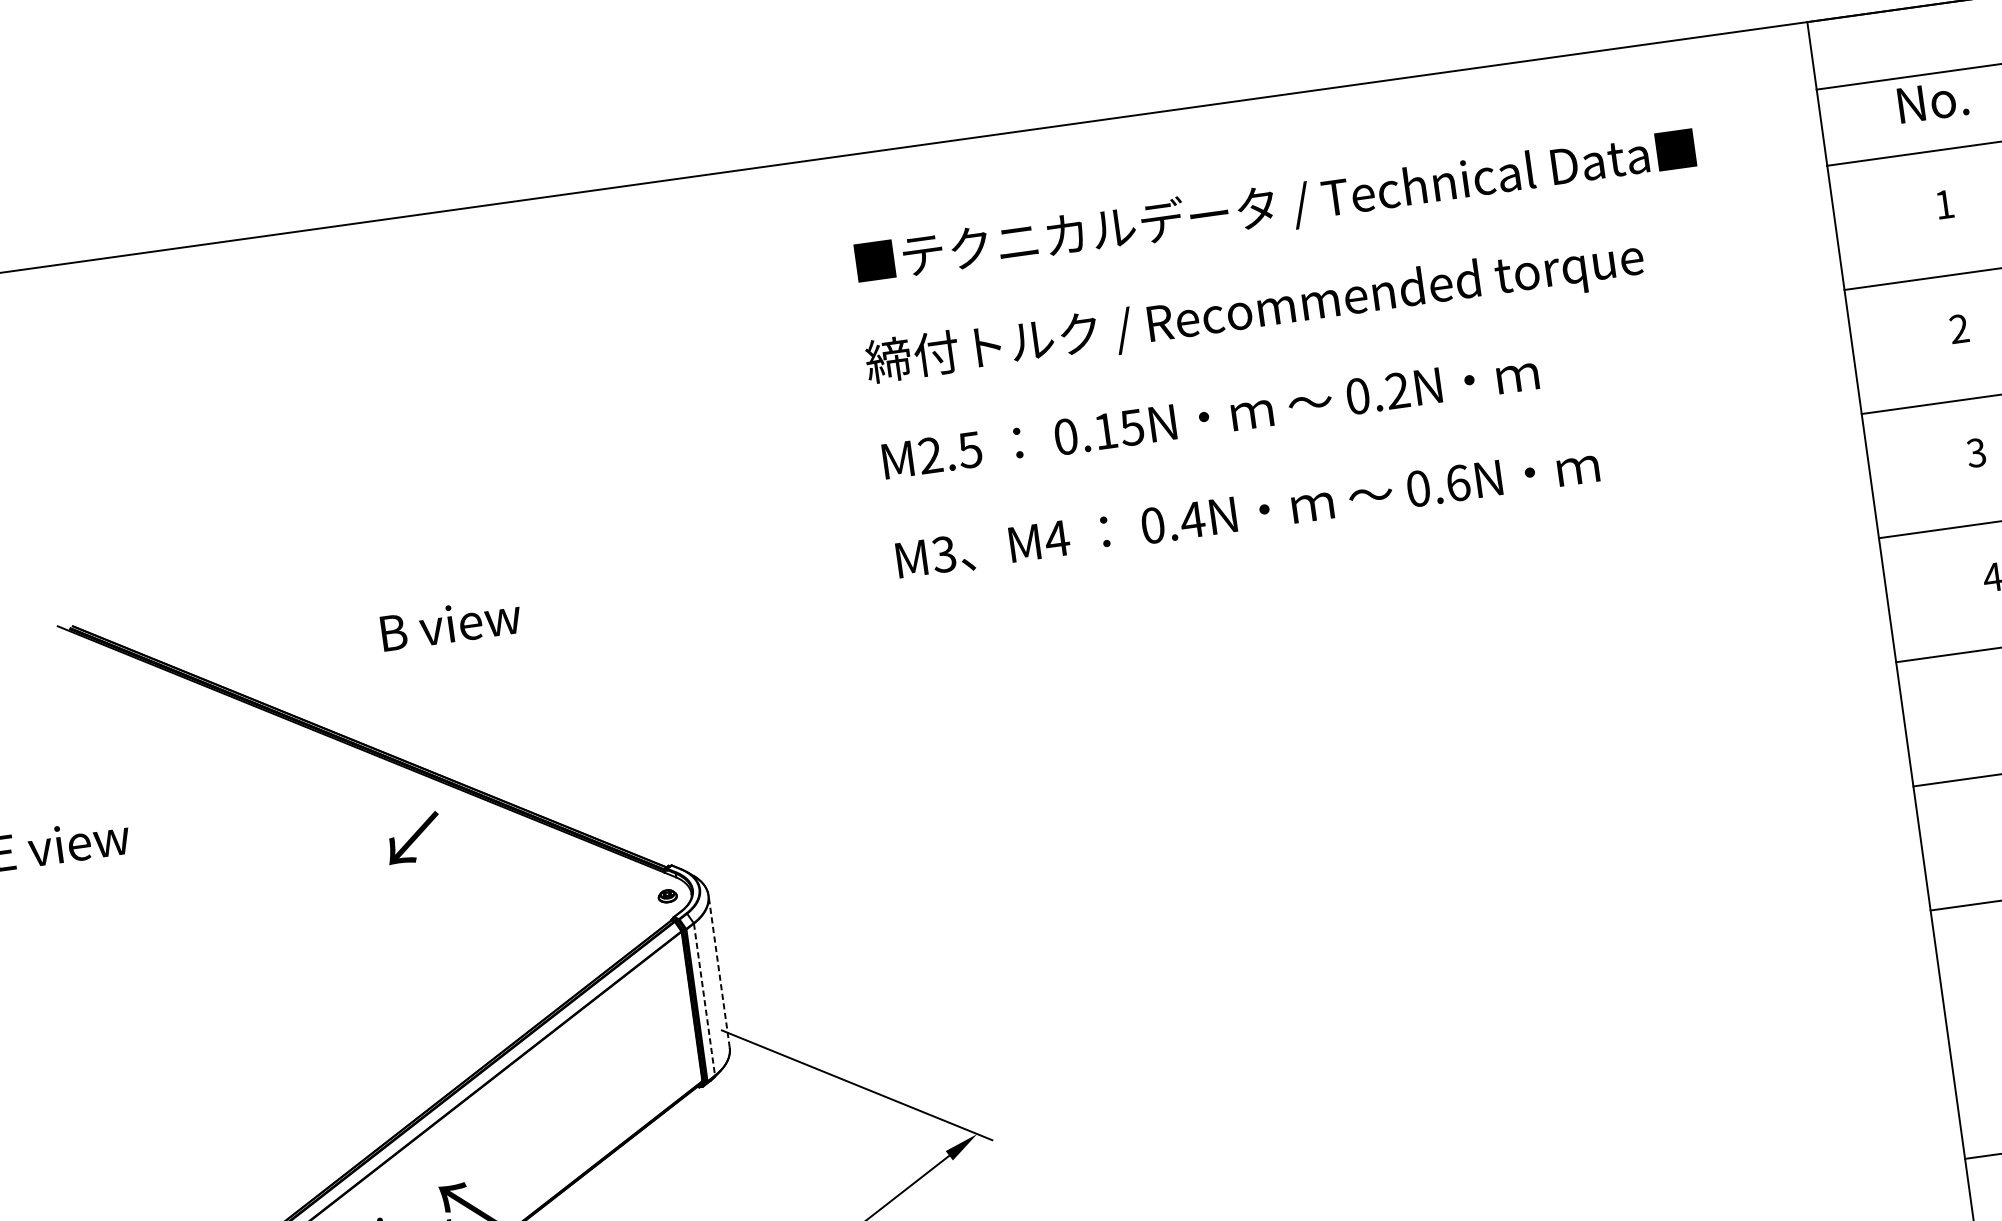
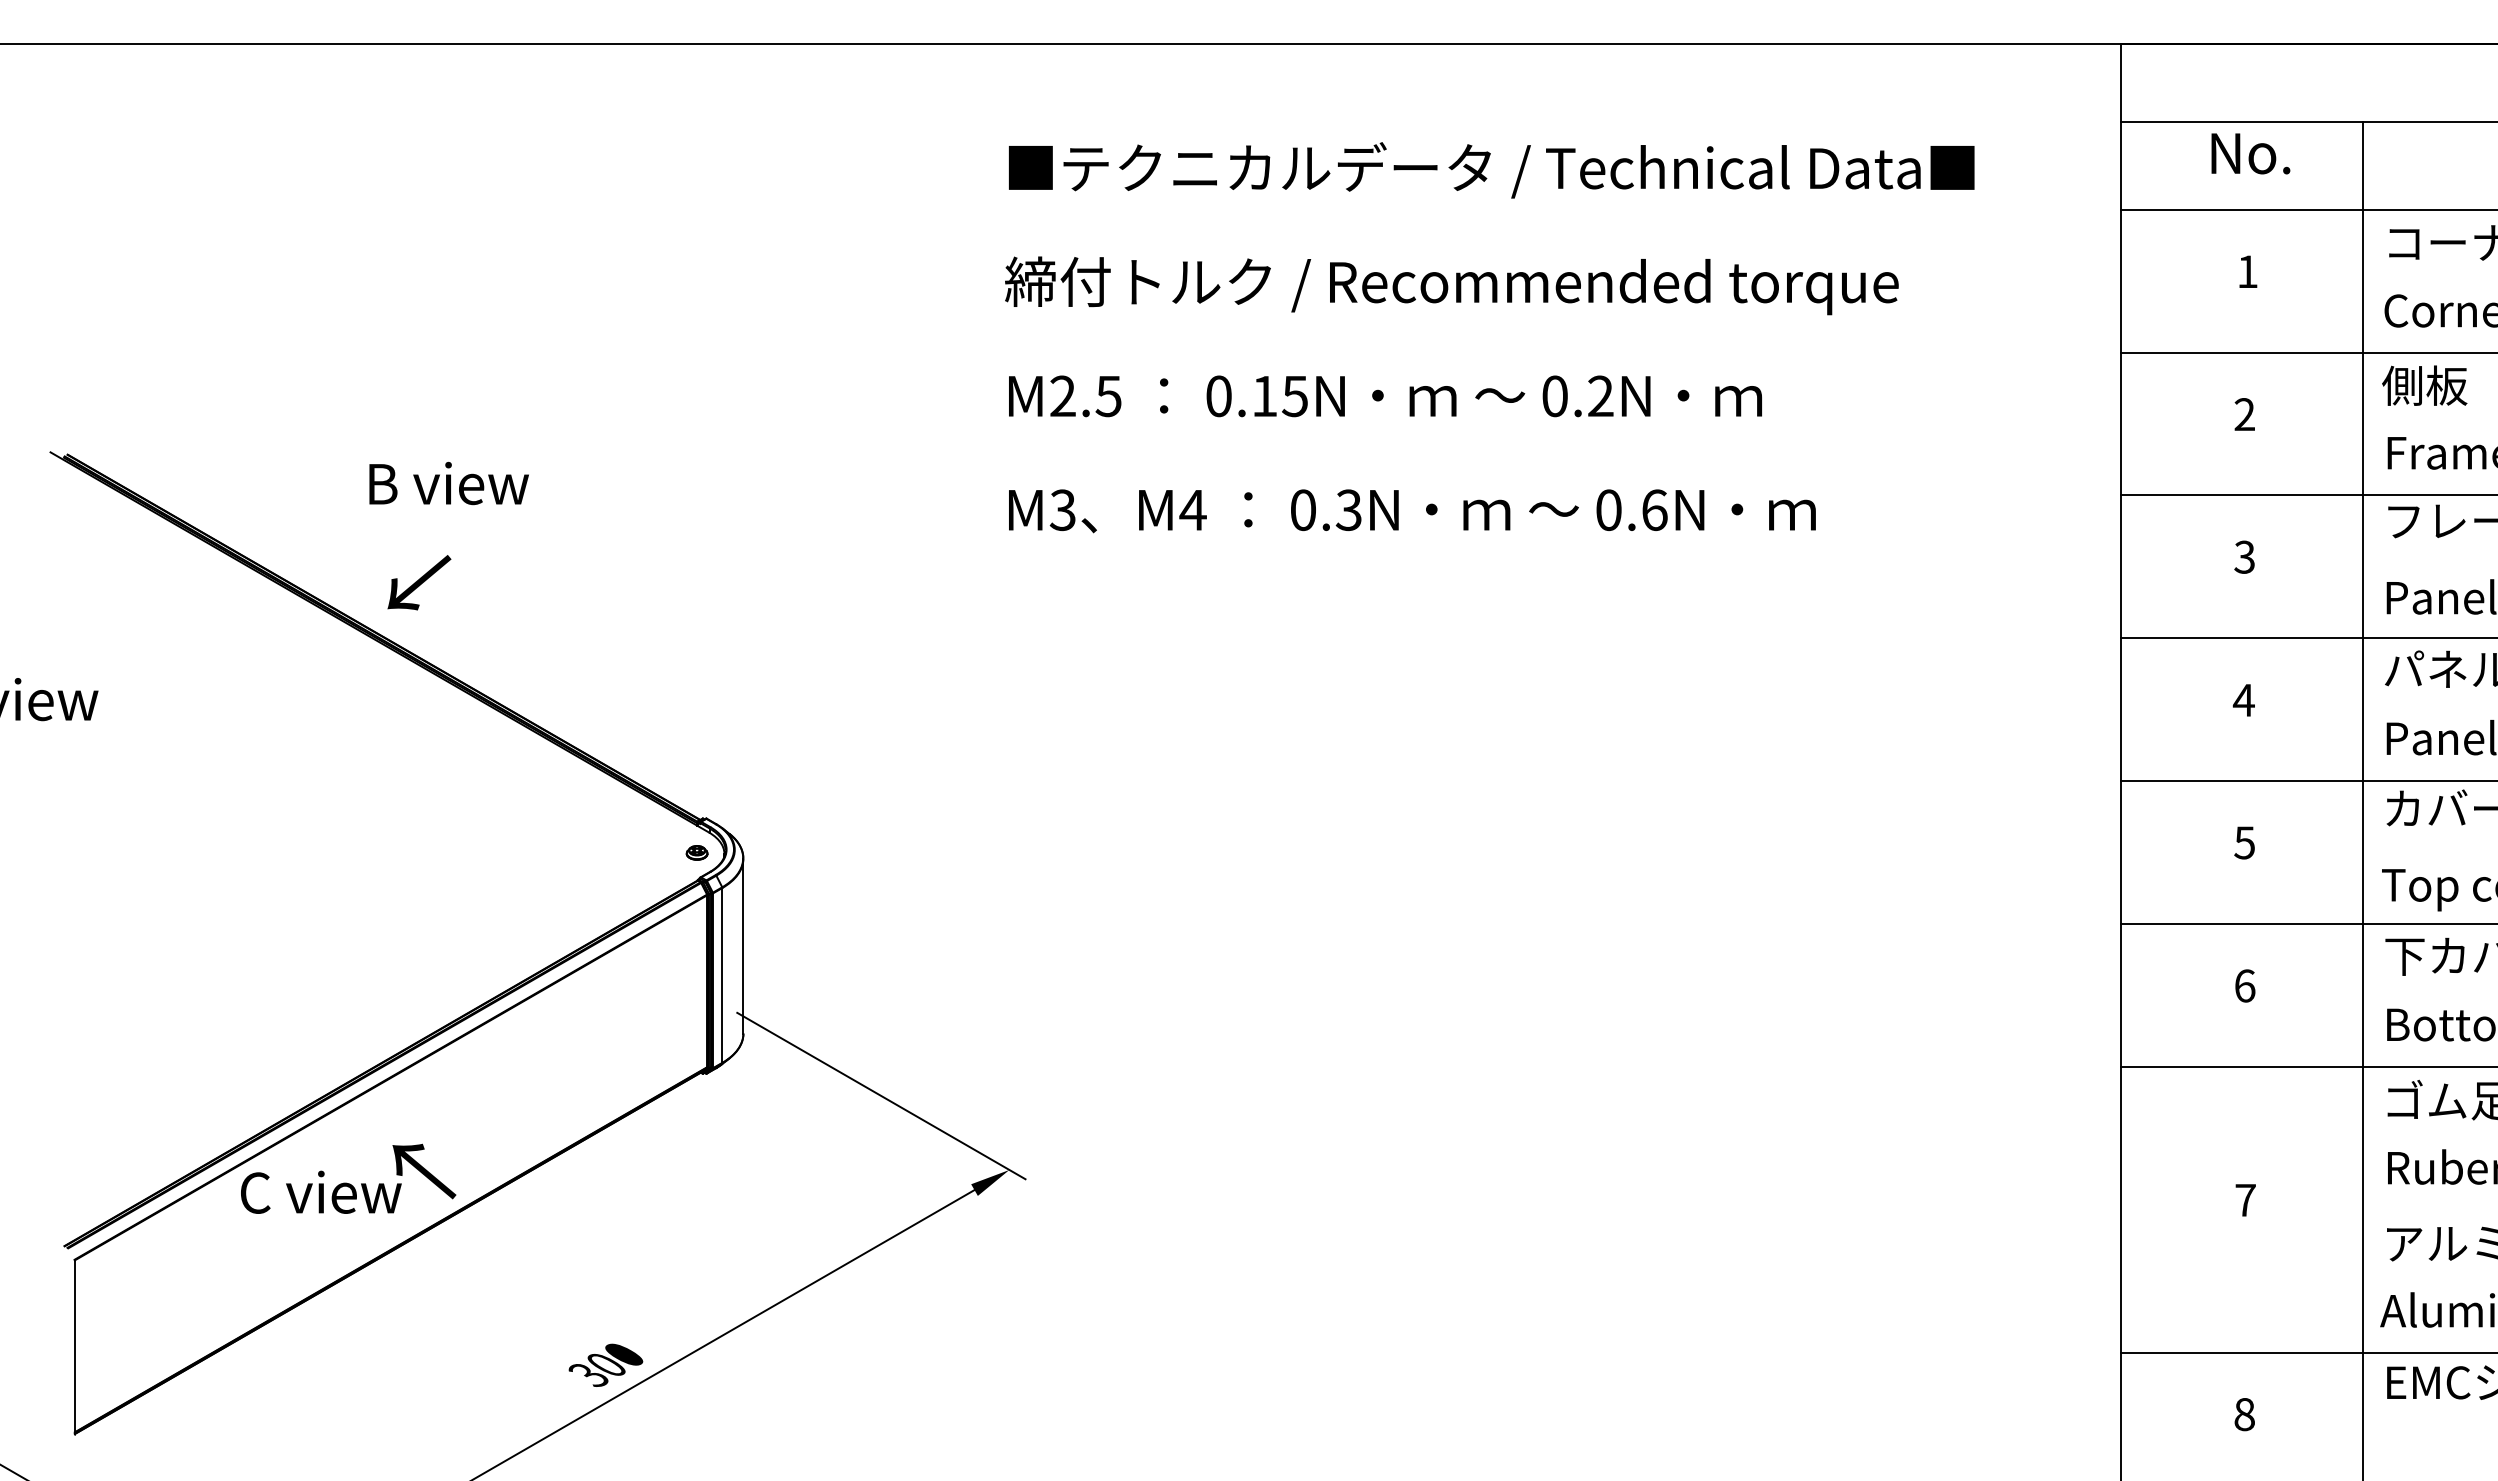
text: (1192, 520) -> (1348, 510), 0.4N -> 0.3N
text: (450, 624) -> (448, 483), moved
text: (413, 838) -> (419, 582), moved
line: (719, 971) -> (743, 945), dashed -> solid
line: (704, 999) -> (722, 975), dashed -> solid

